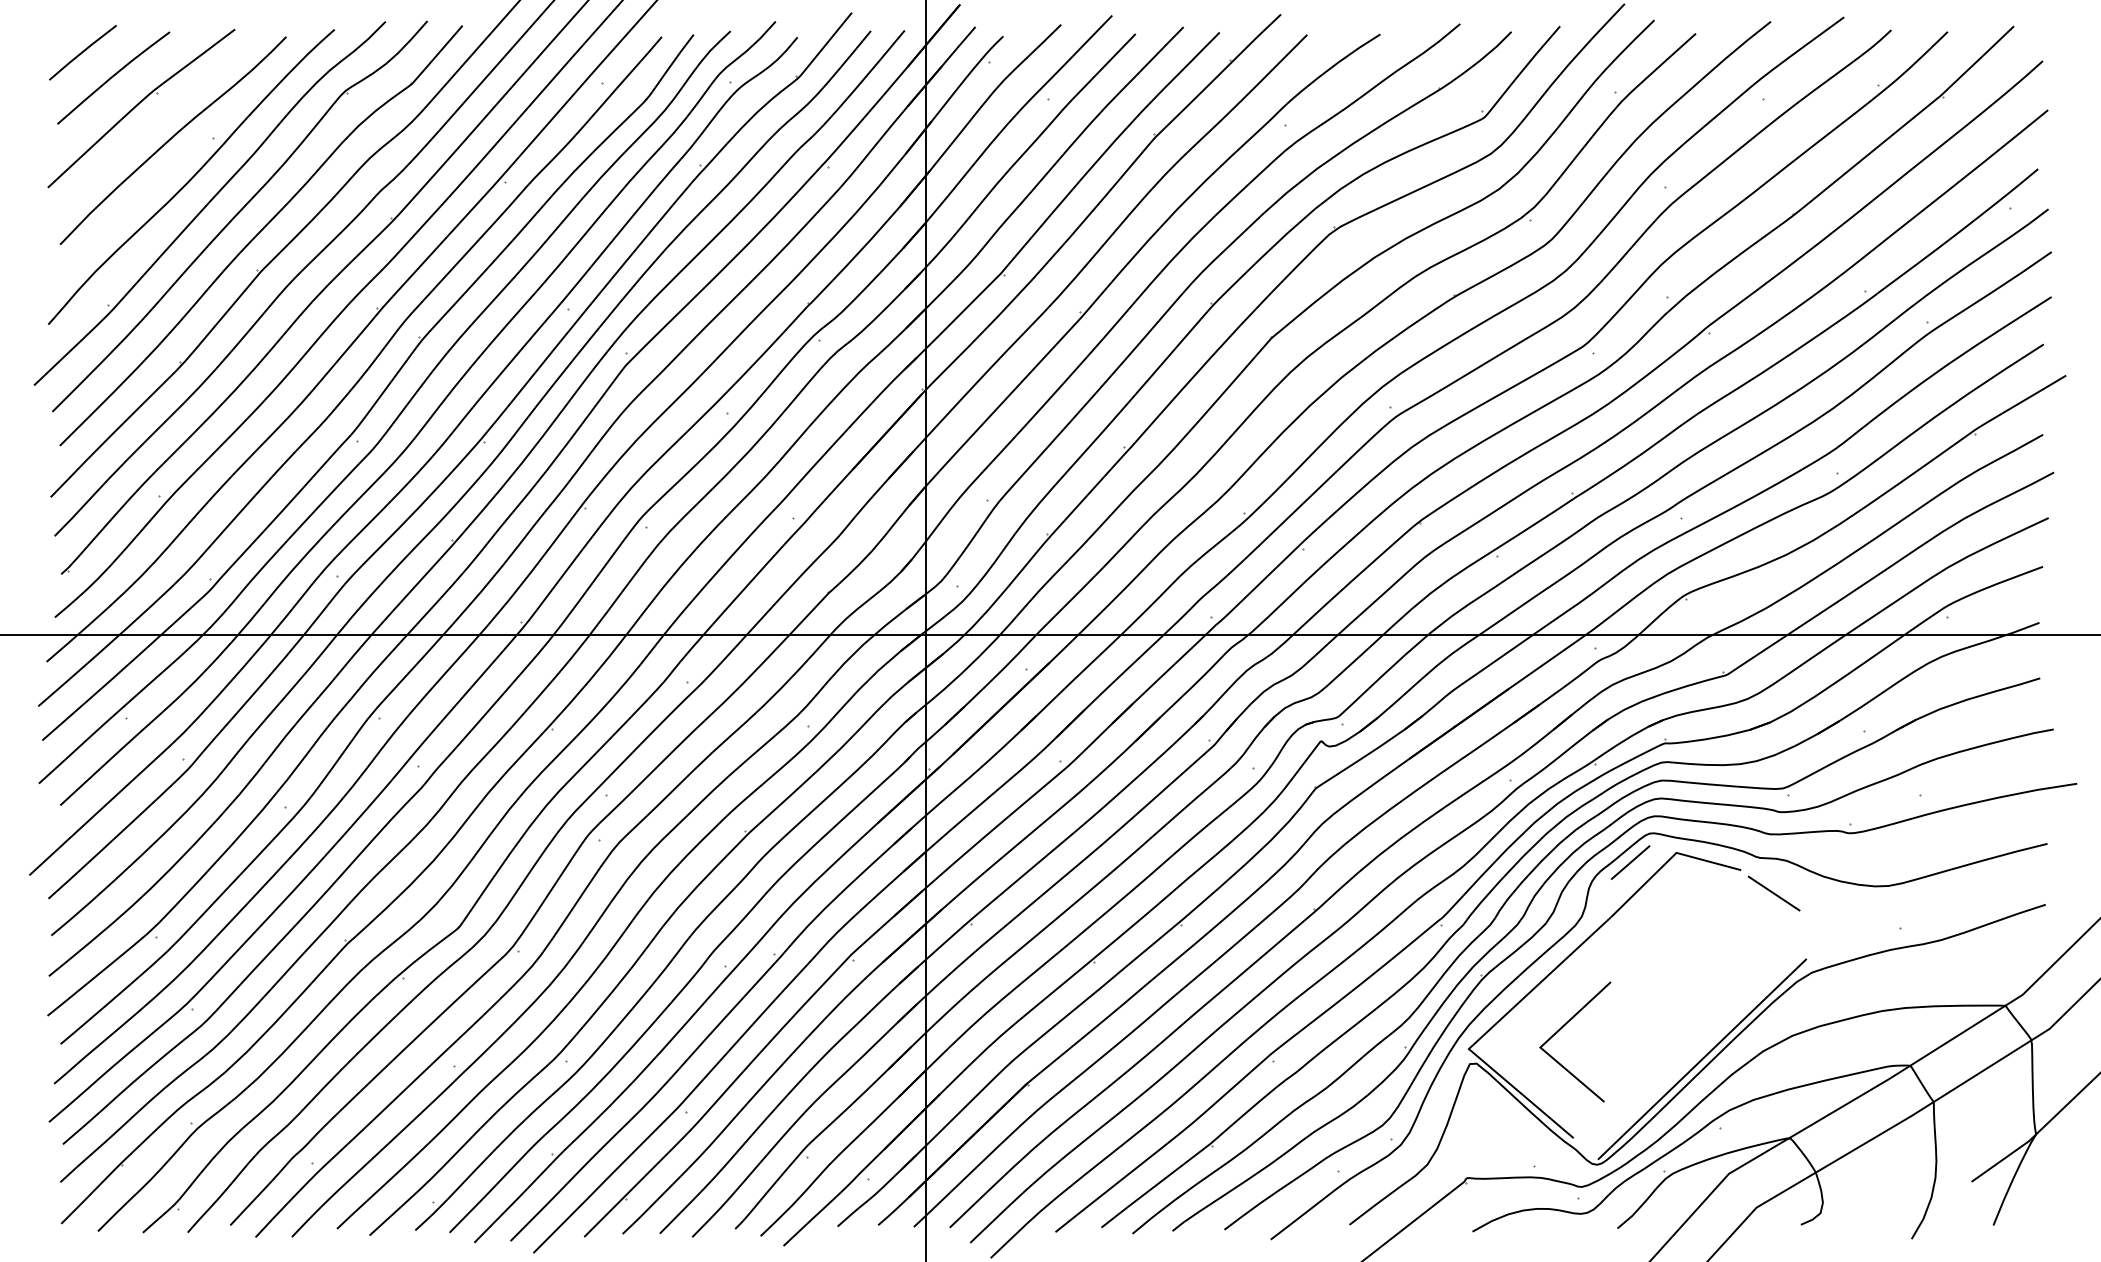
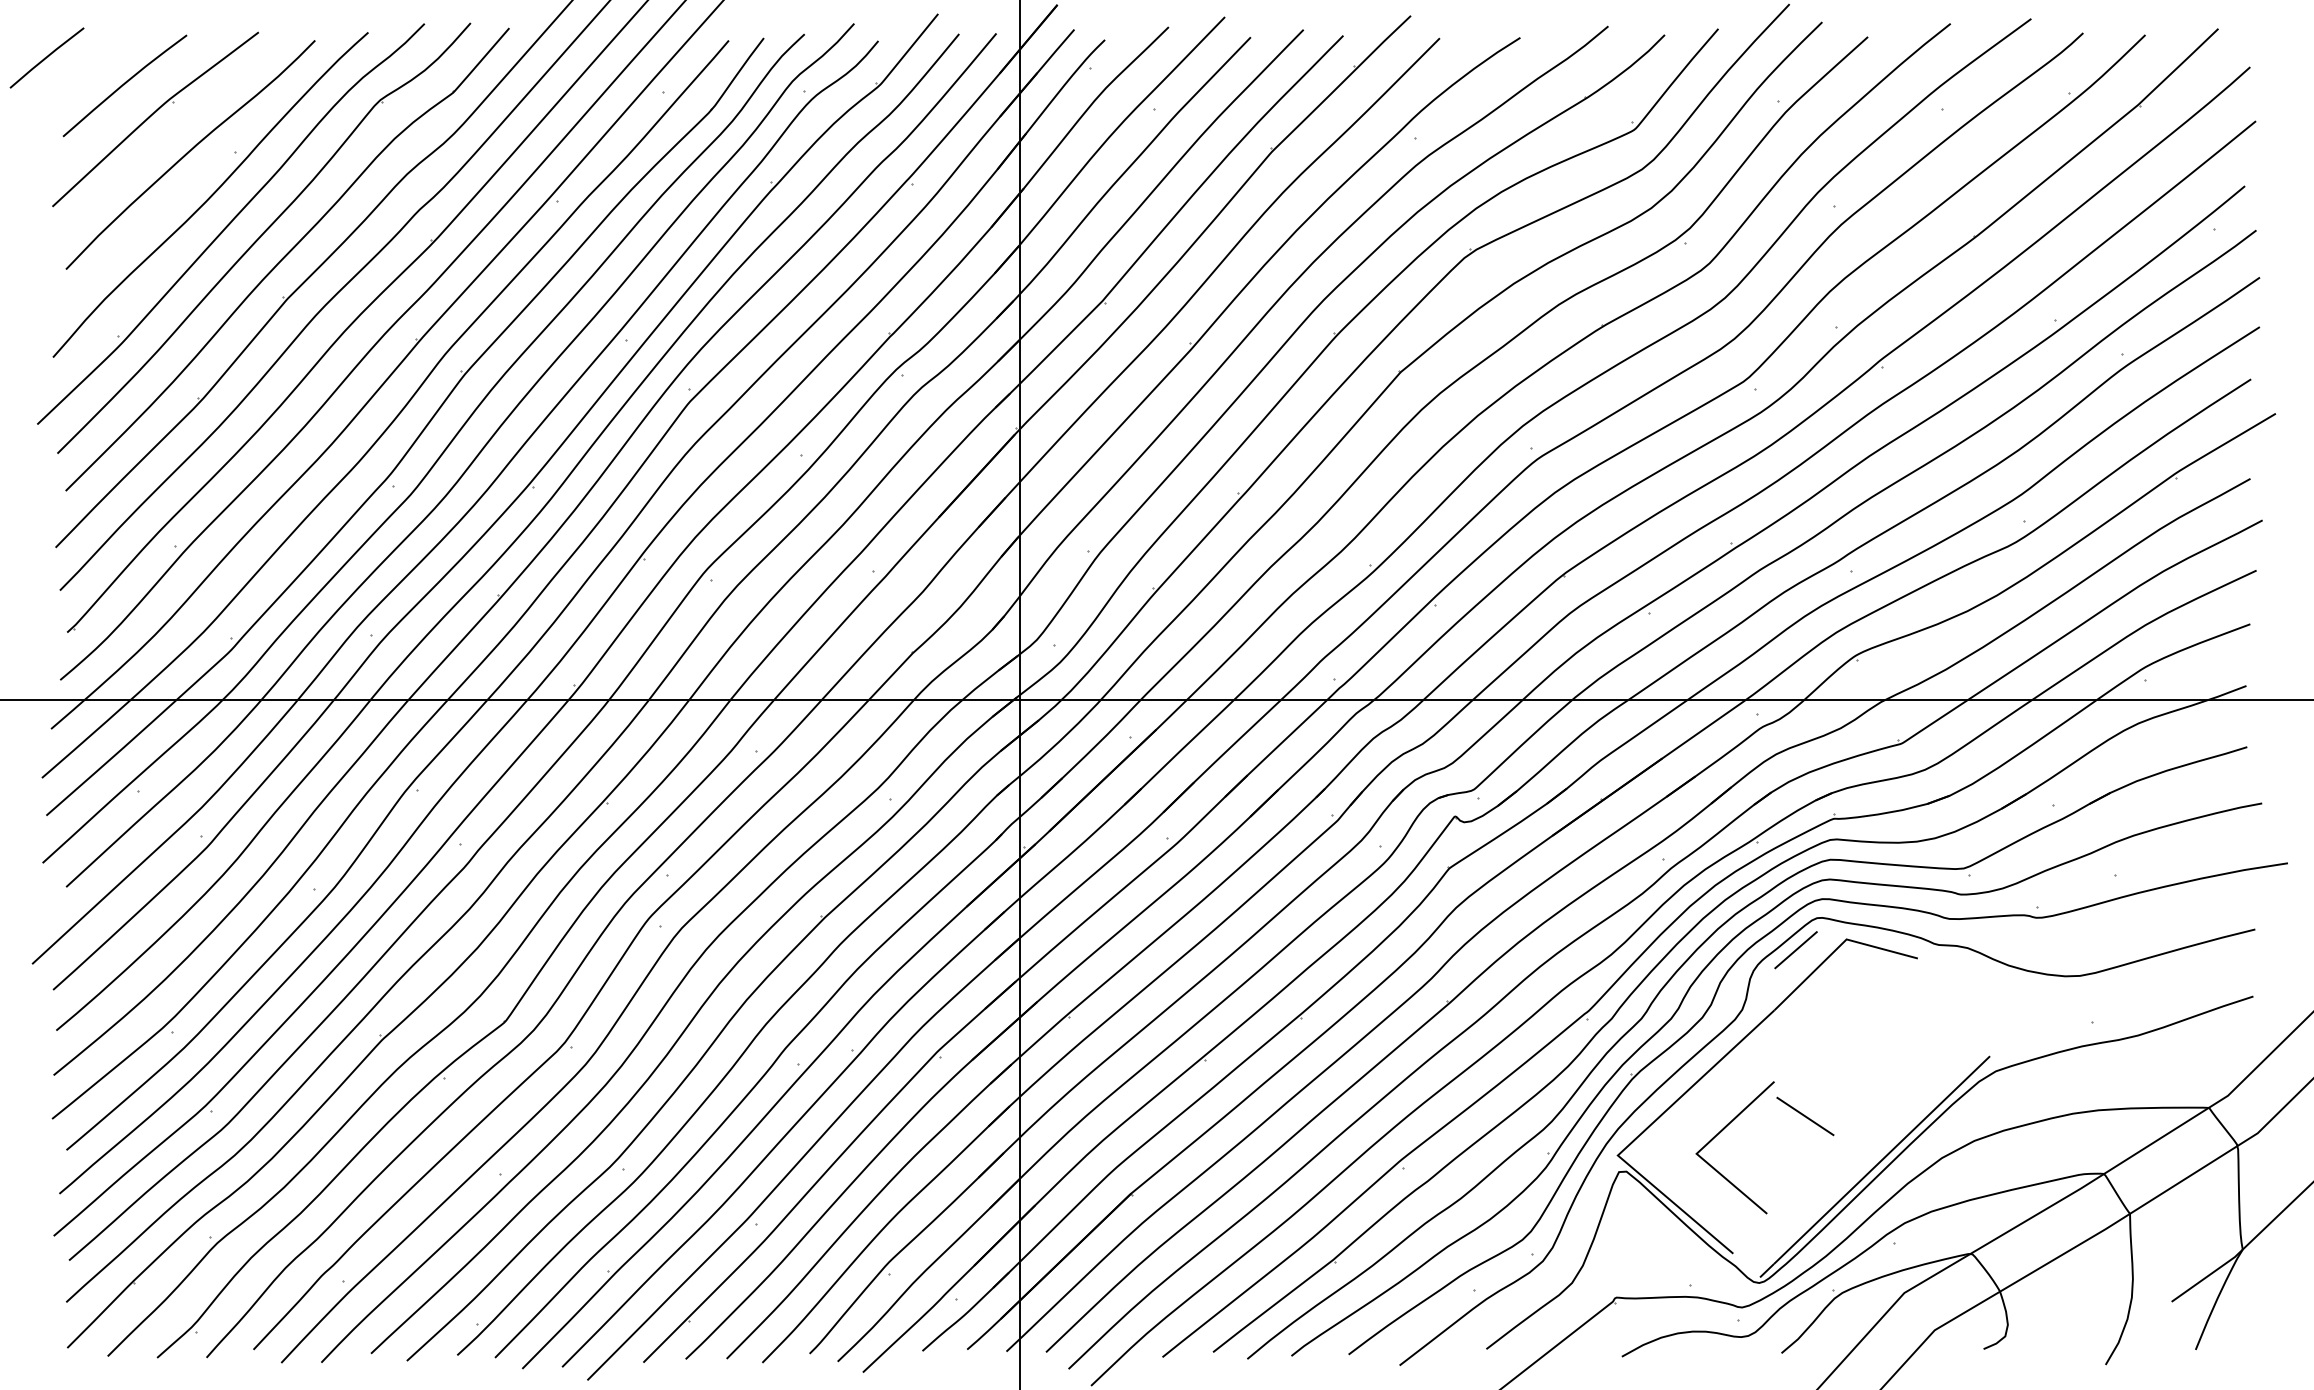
line: (82, 52) -> (46, 57), moved
line: (1773, 893) -> (1804, 1116), moved

